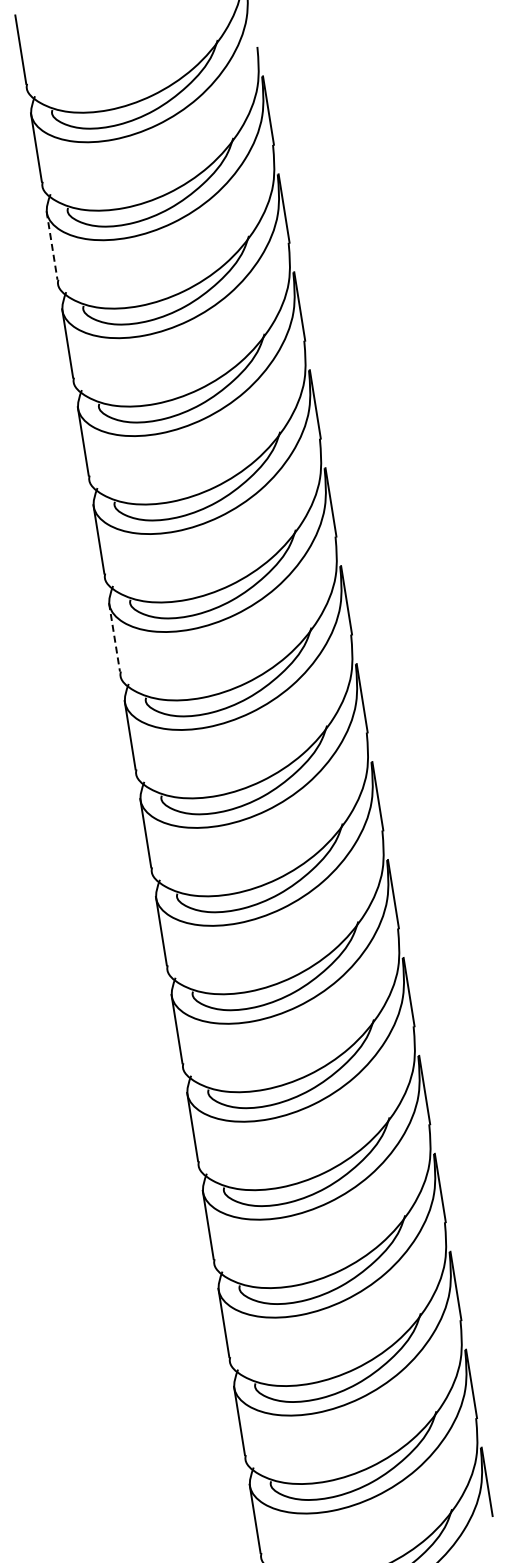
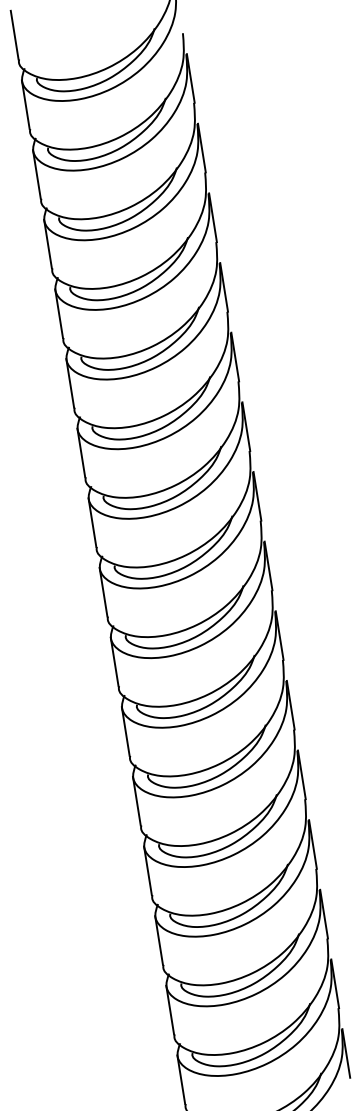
line: (52, 245) -> (37, 174), dashed -> solid
line: (114, 637) -> (81, 453), dashed -> solid

